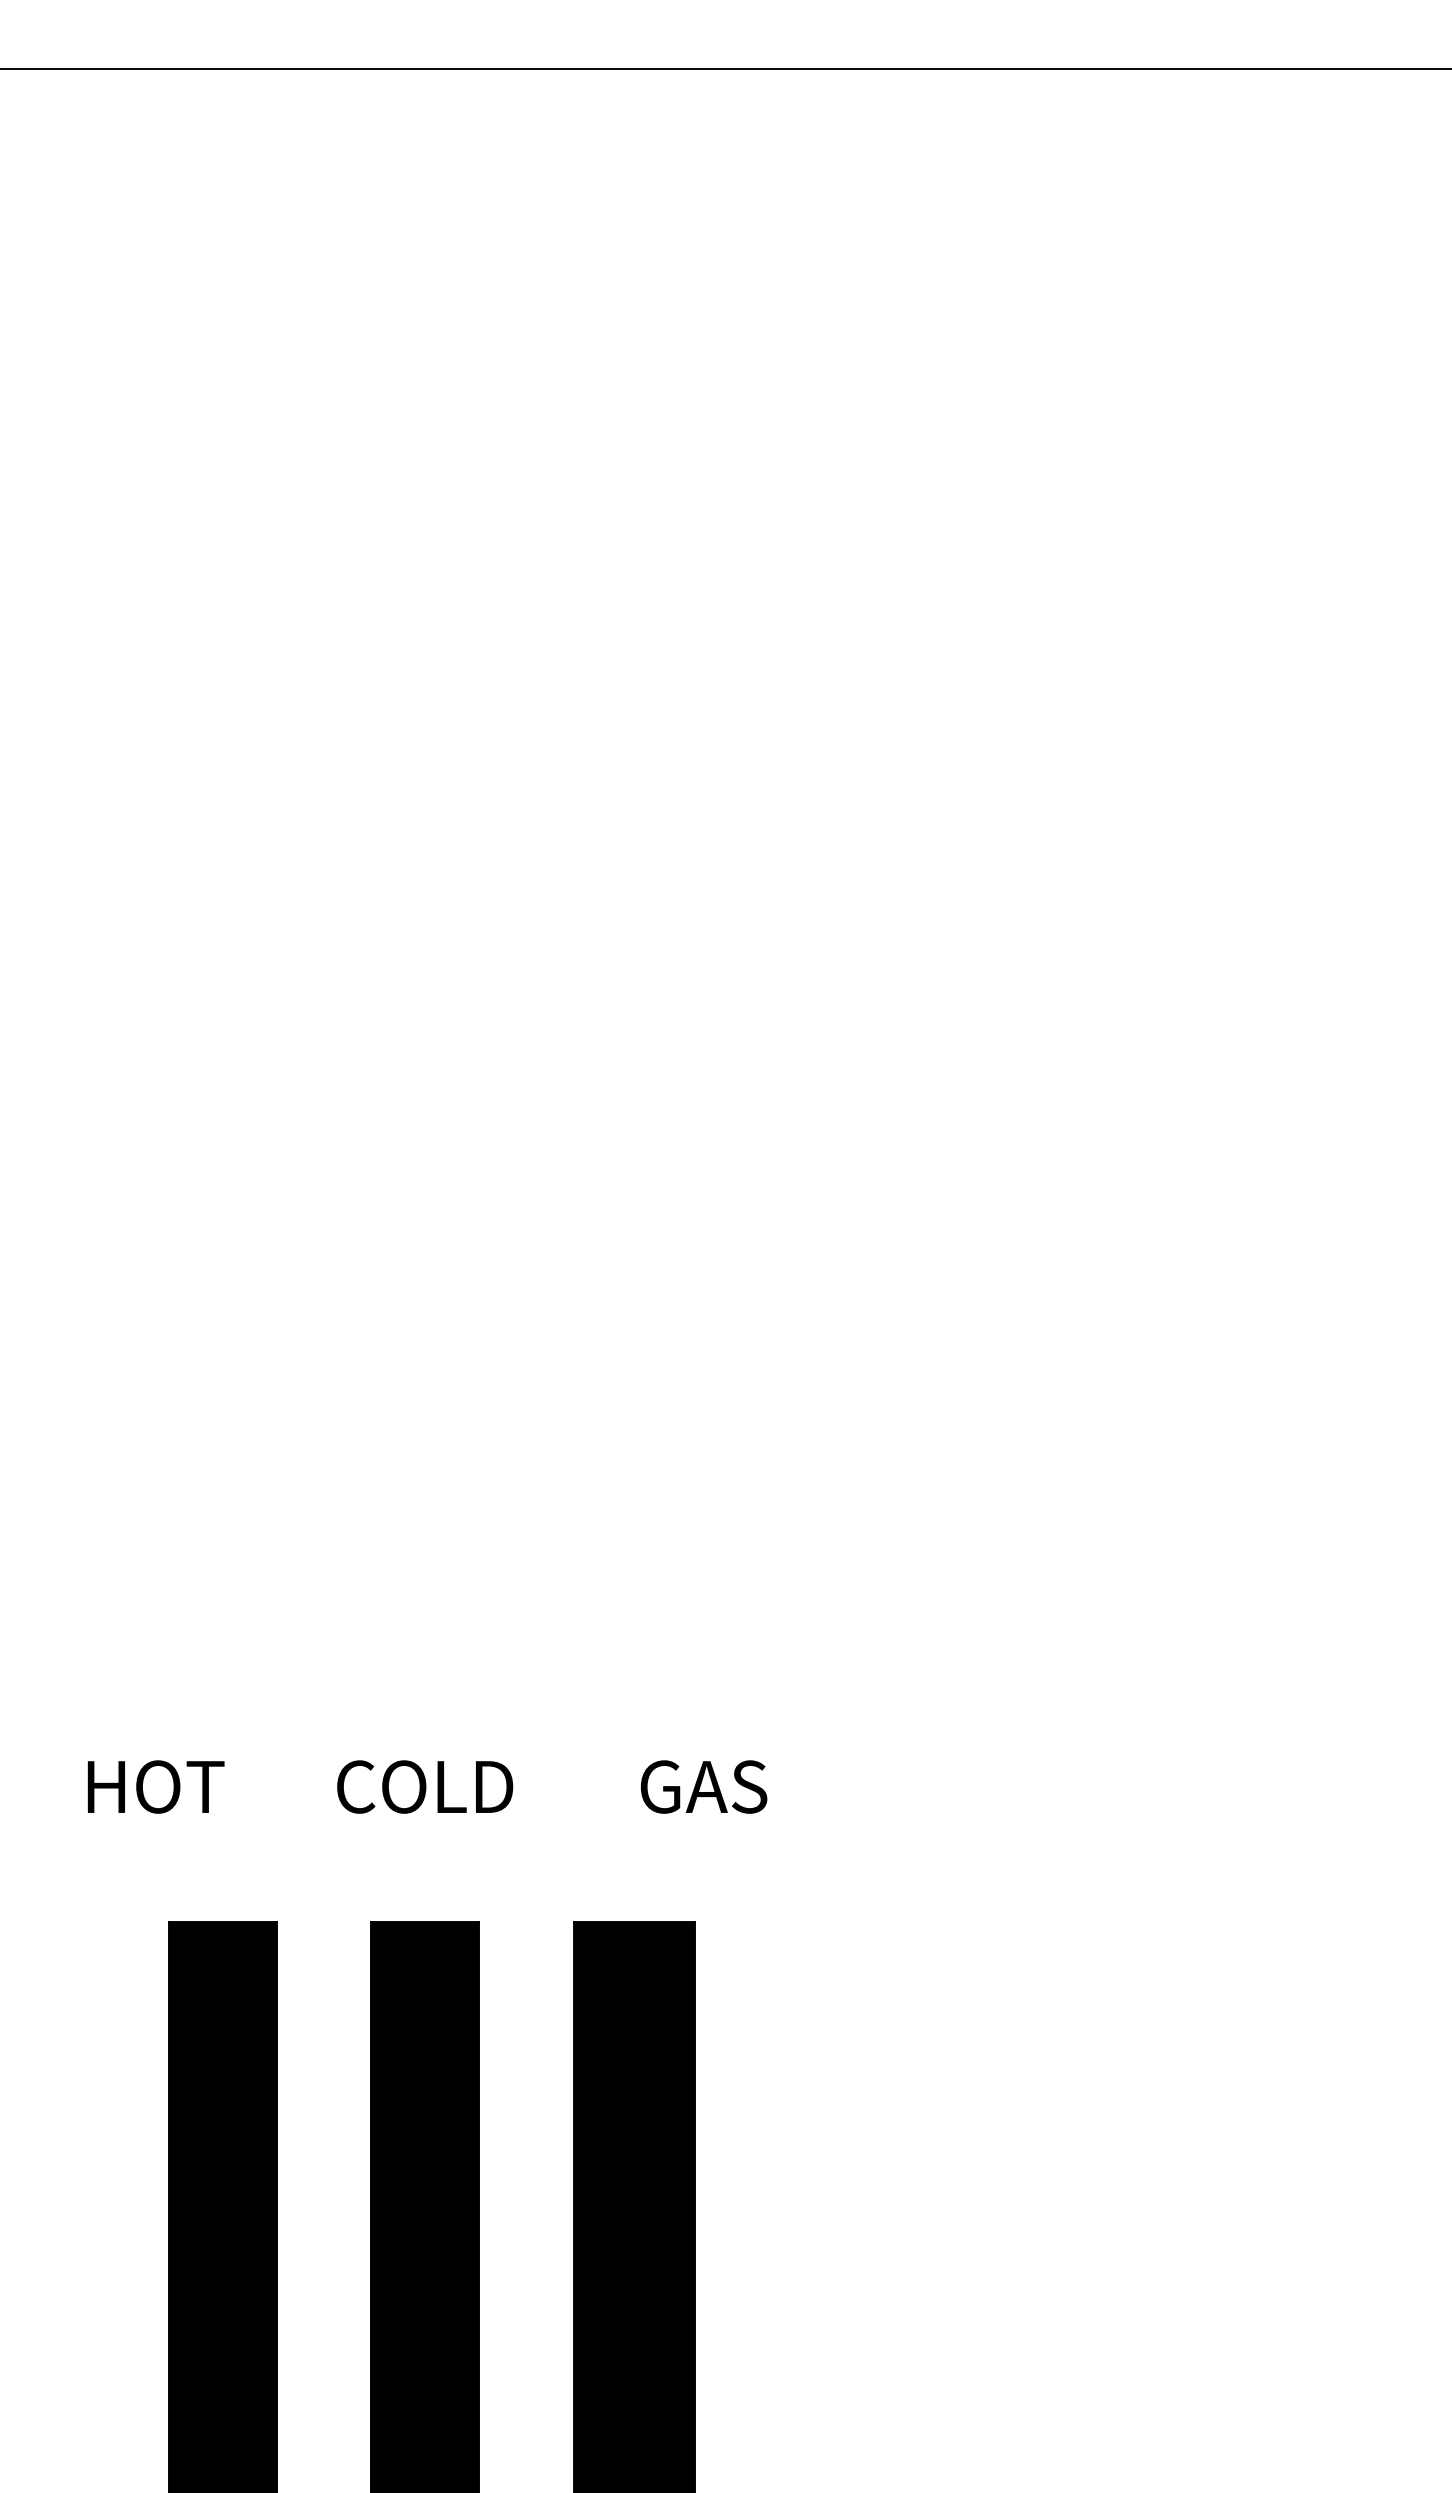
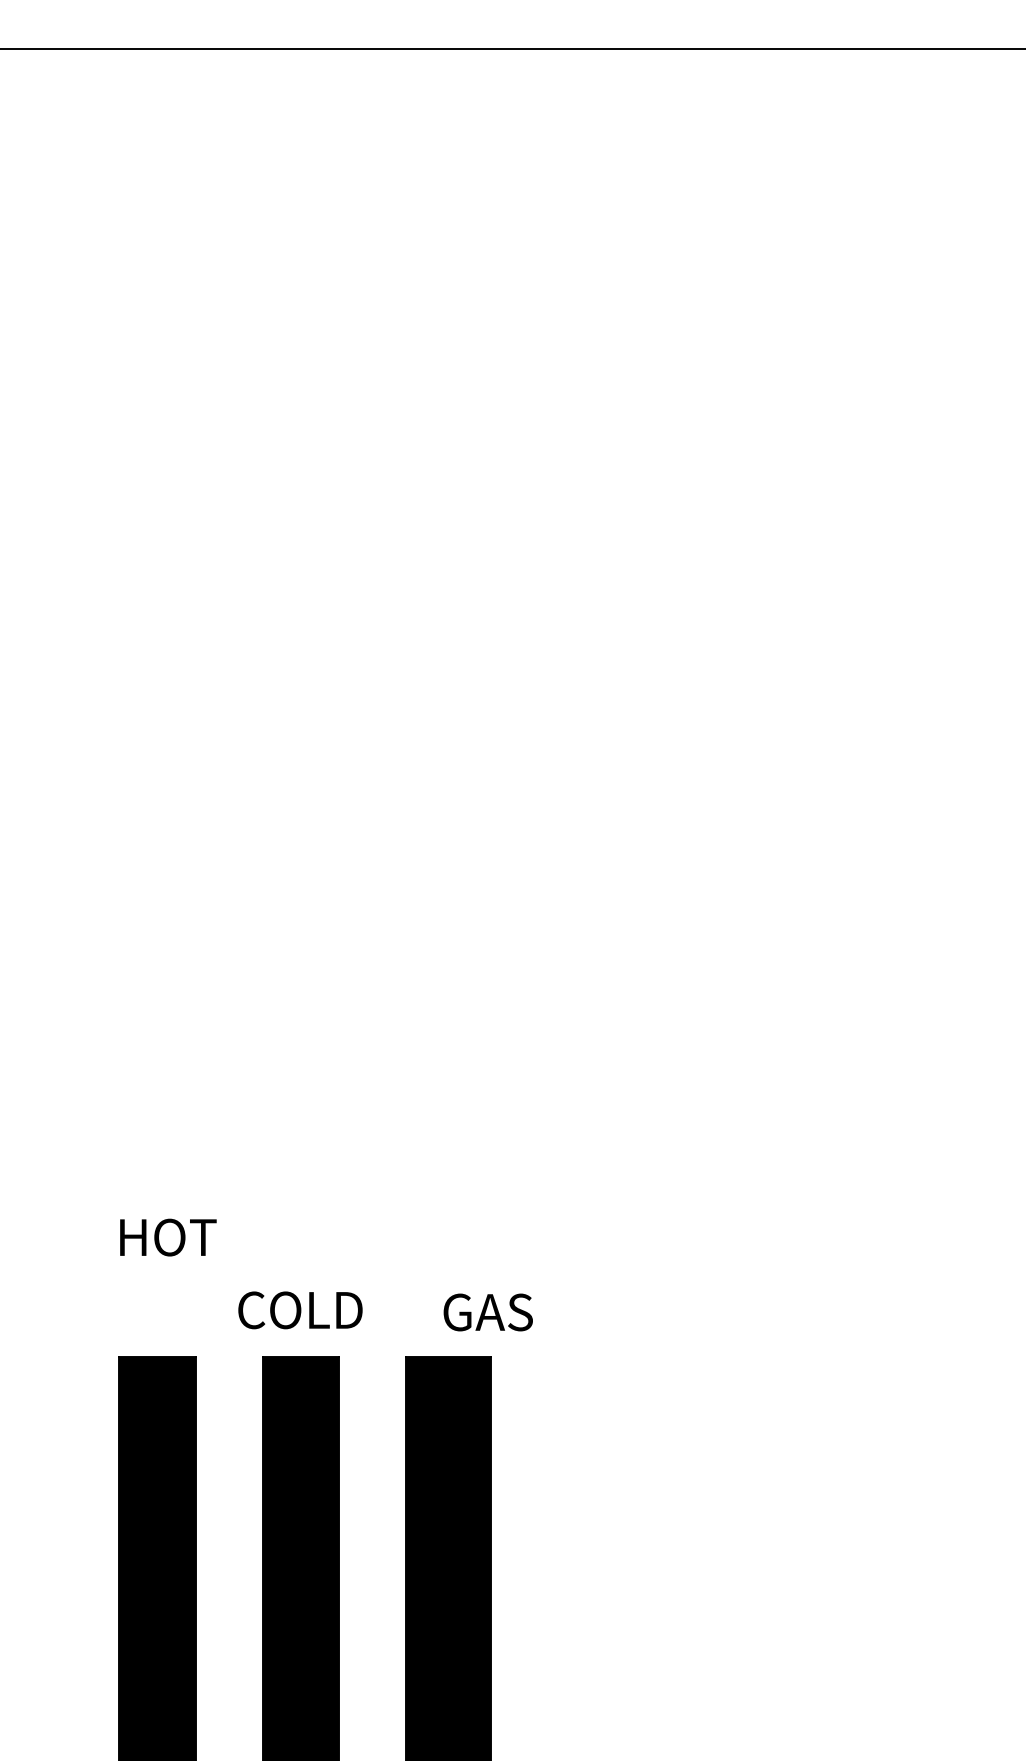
text: (155, 1786) -> (167, 1237), moved
text: (425, 1786) -> (300, 1309), moved
text: (703, 1786) -> (487, 1312), moved

